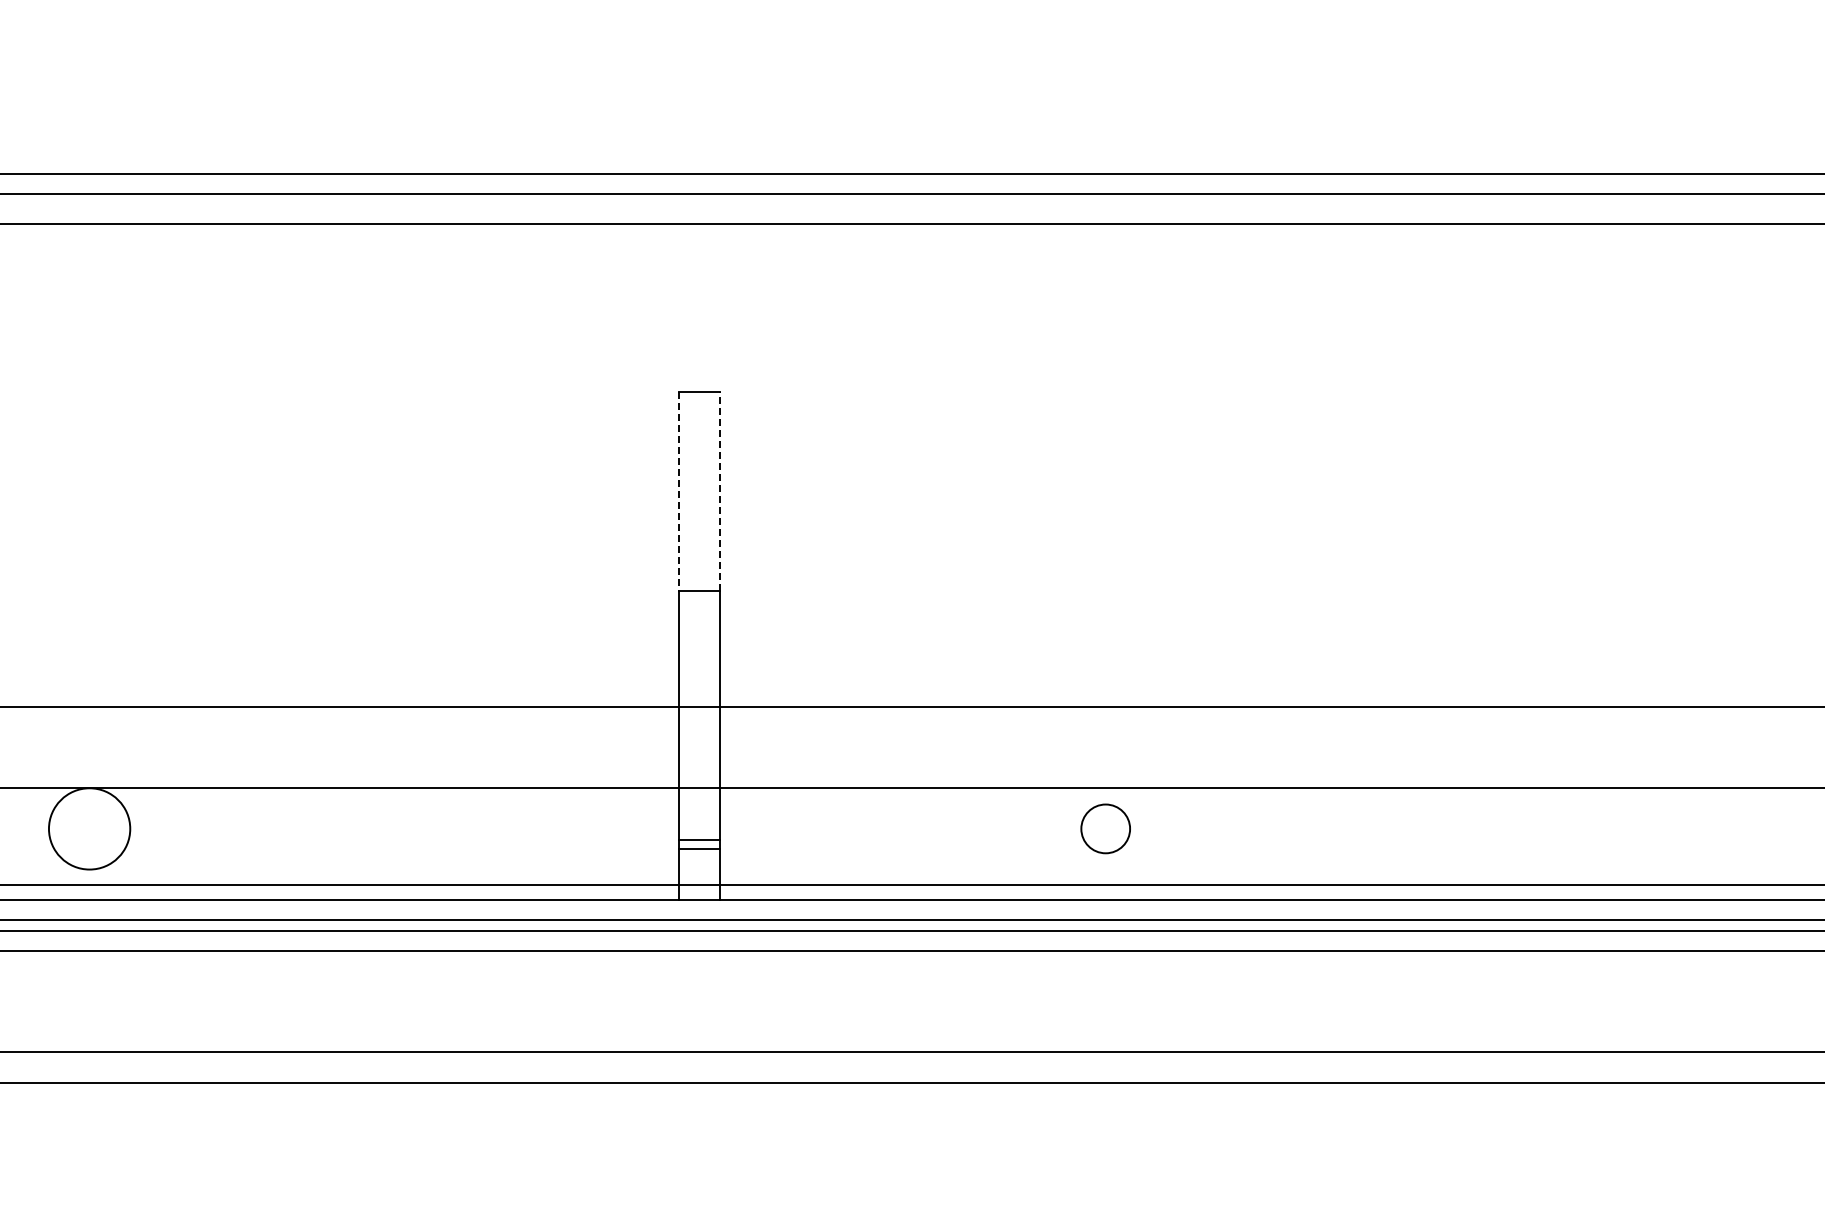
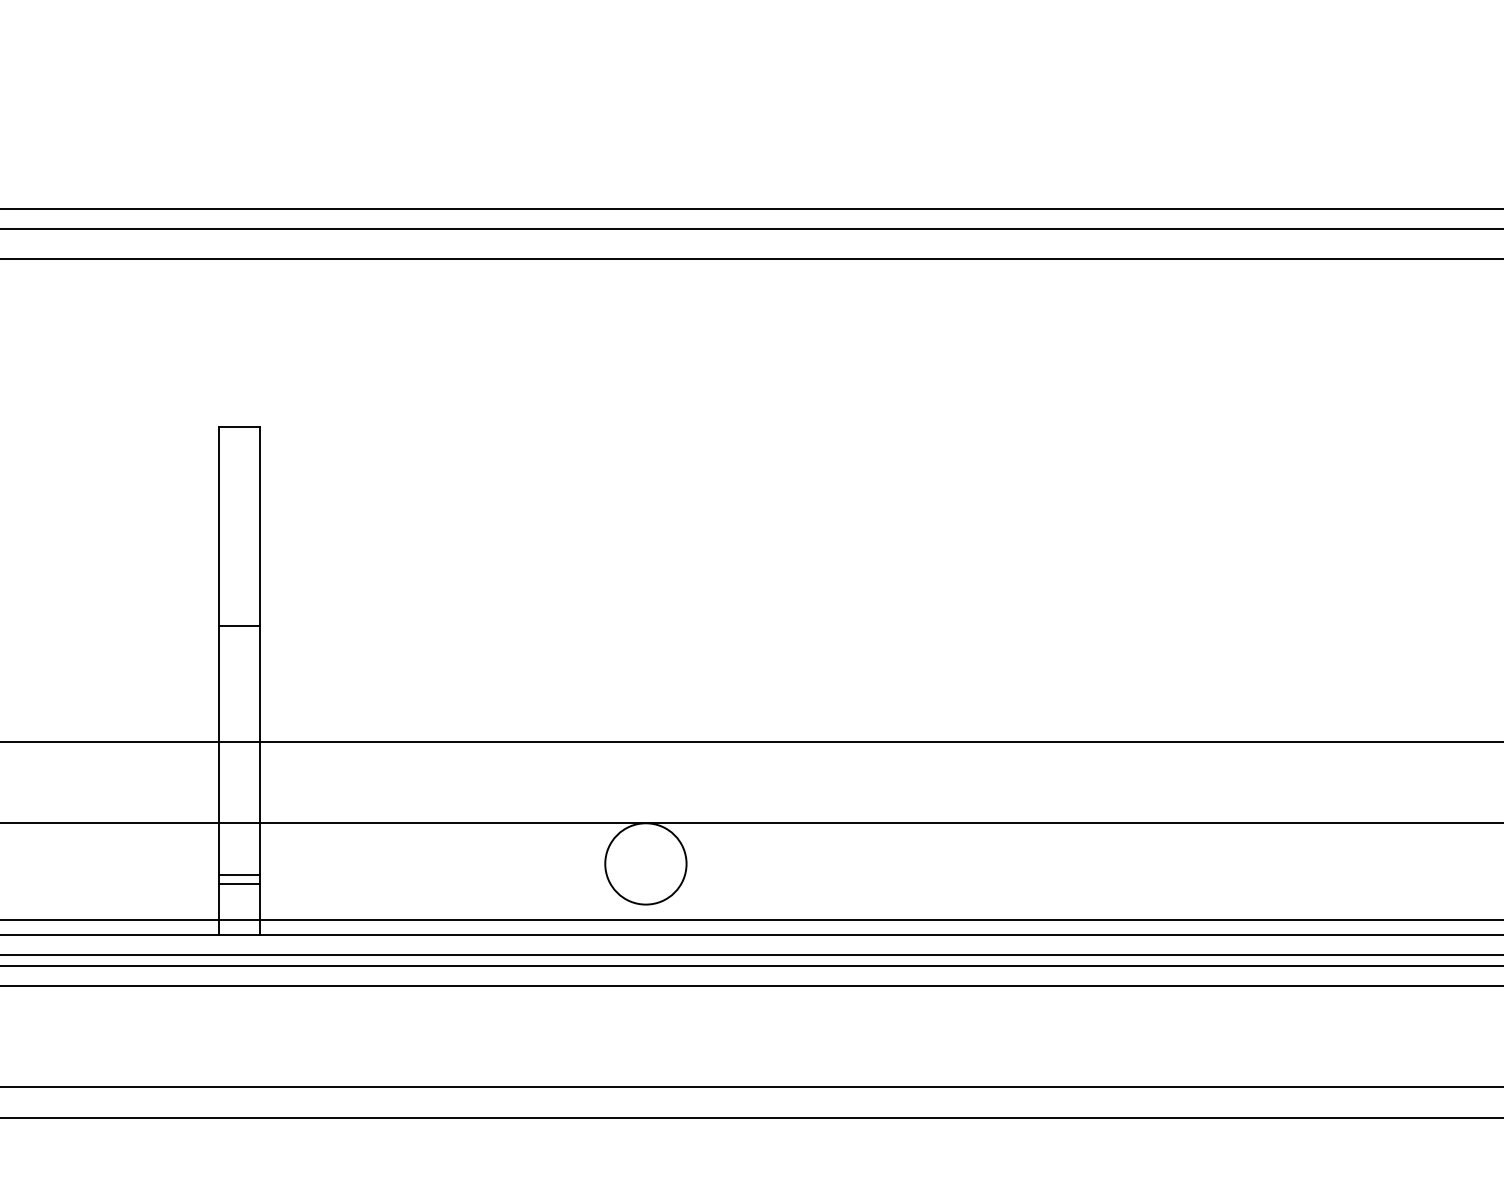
line: (678, 491) -> (218, 526), dashed -> solid
line: (719, 491) -> (259, 526), dashed -> solid
circle: (1105, 828) -> (645, 863), size x1.67

